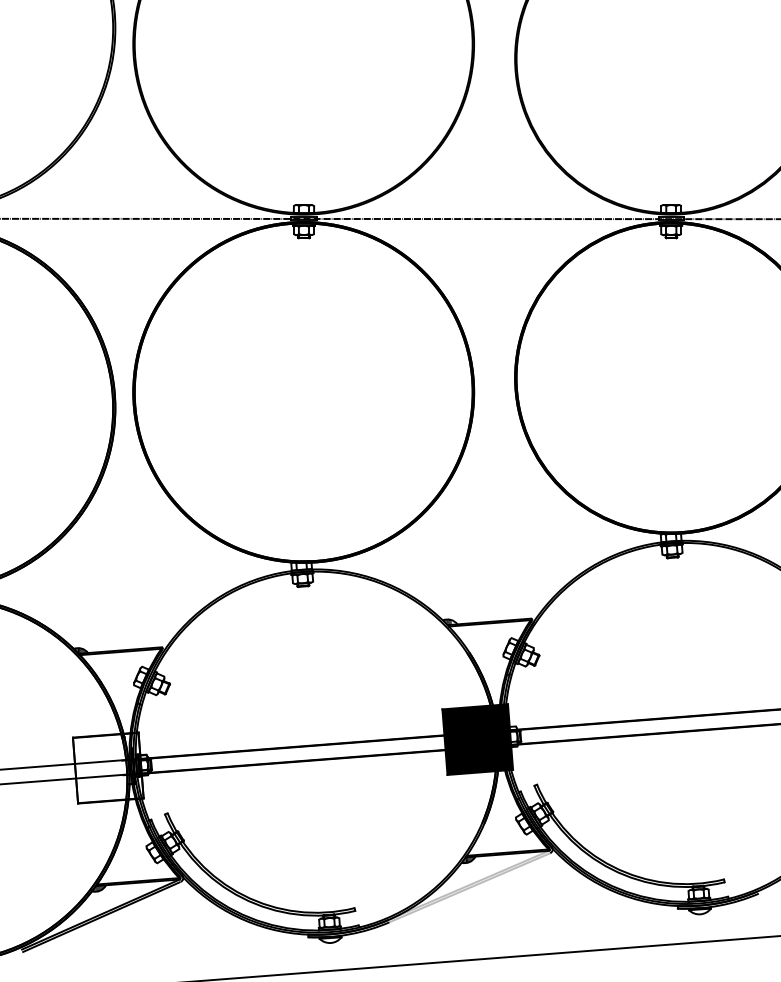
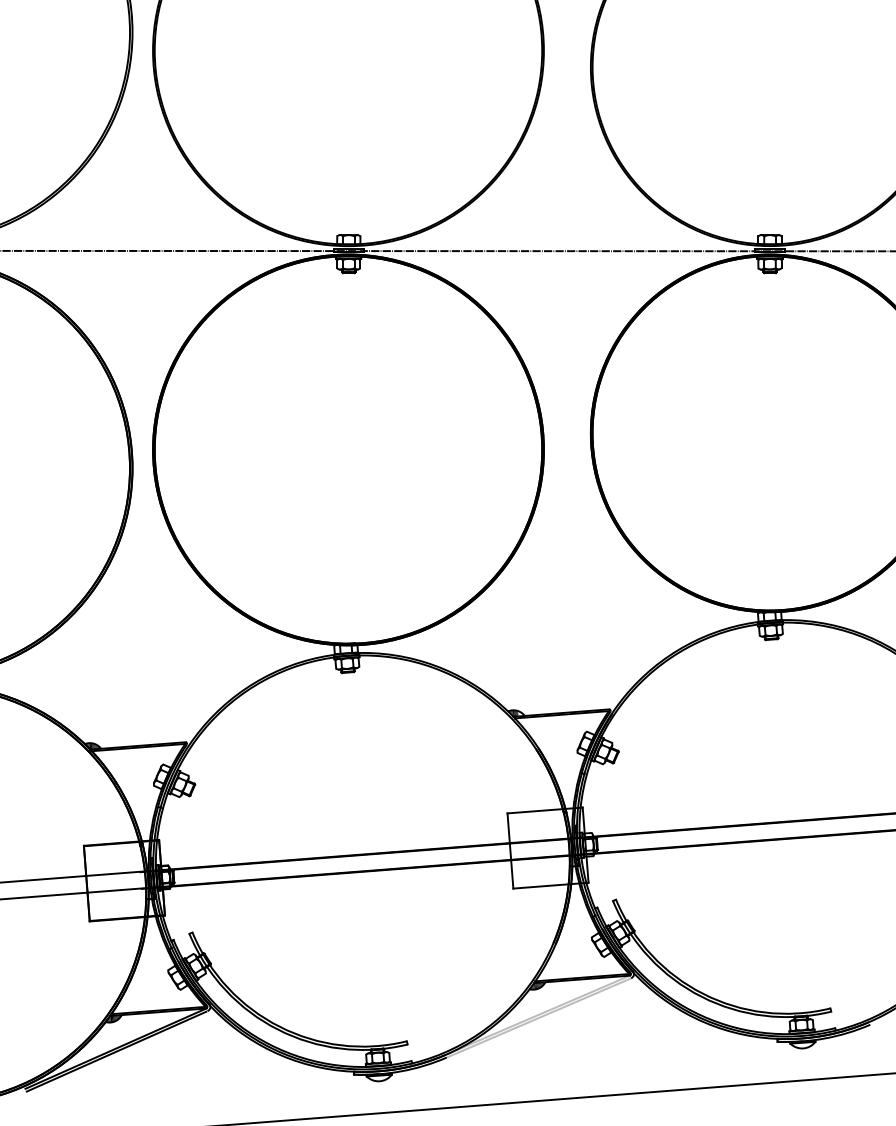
fill: (477, 739) -> (547, 847), removed

